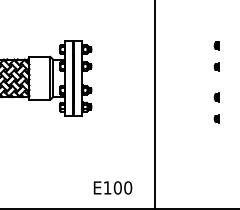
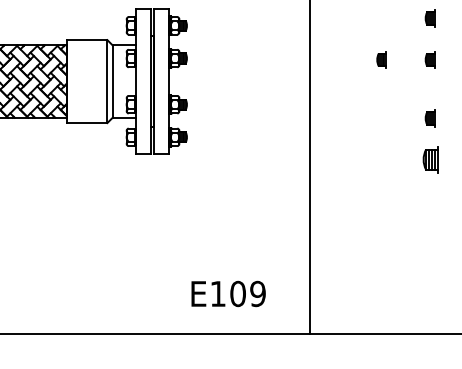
part: (191, 66) -> (380, 58), added
part: (216, 118) -> (429, 159), size x1.6
text: (128, 187) -> (258, 293), E100 -> E109

